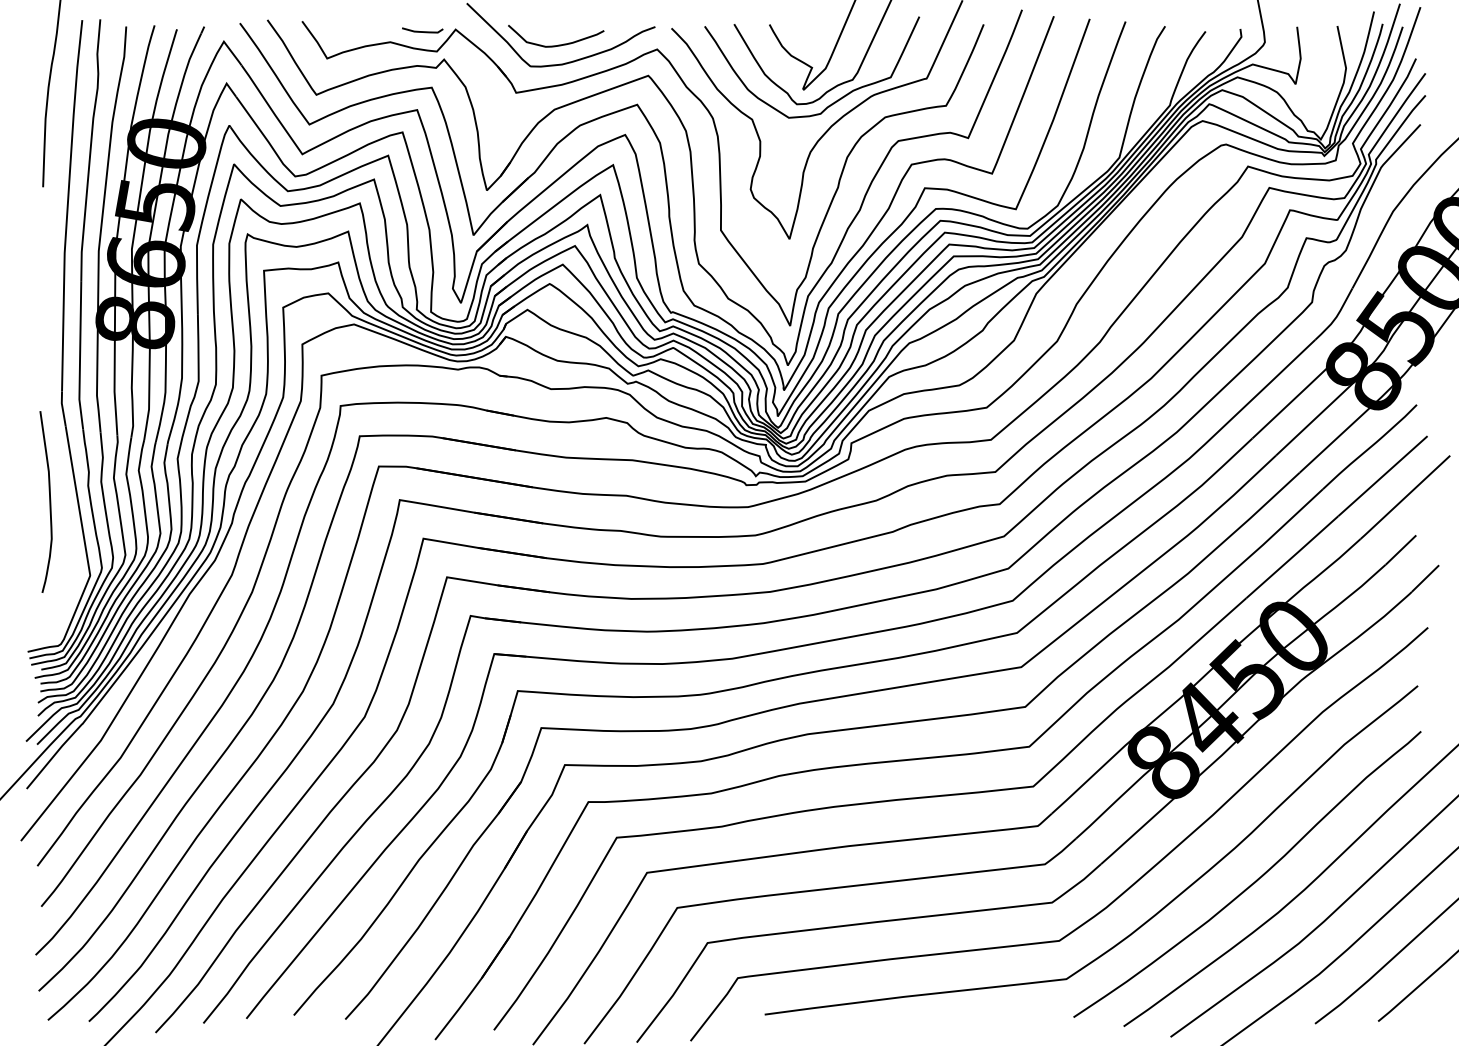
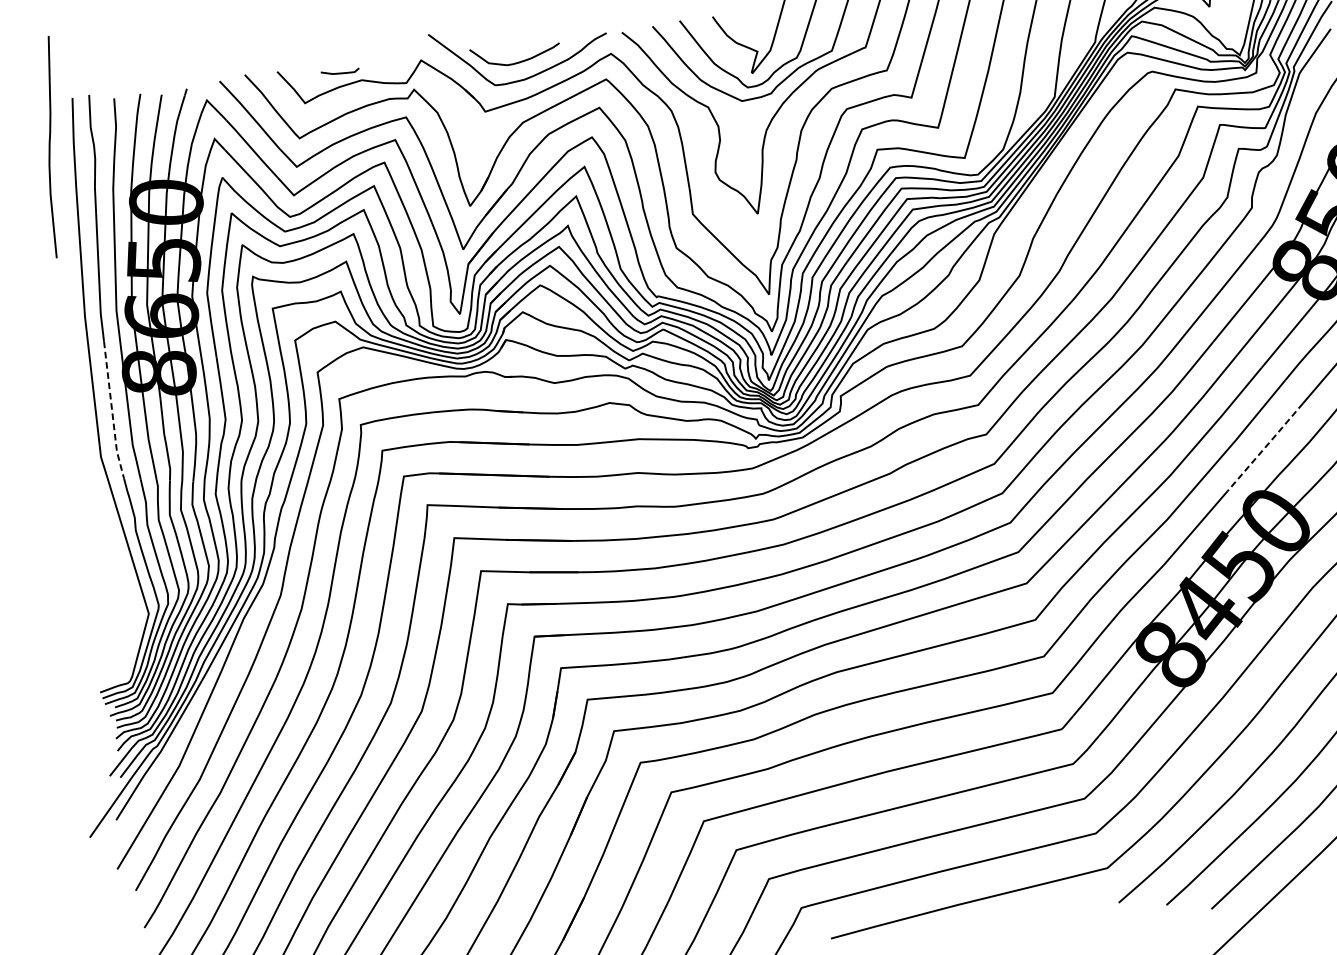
curve: (422, 31) -> (340, 72), moved
line: (80, 357) -> (112, 412), solid -> dashed
curve: (49, 501) -> (101, 549), removed
line: (1292, 557) -> (1265, 447), solid -> dashed

